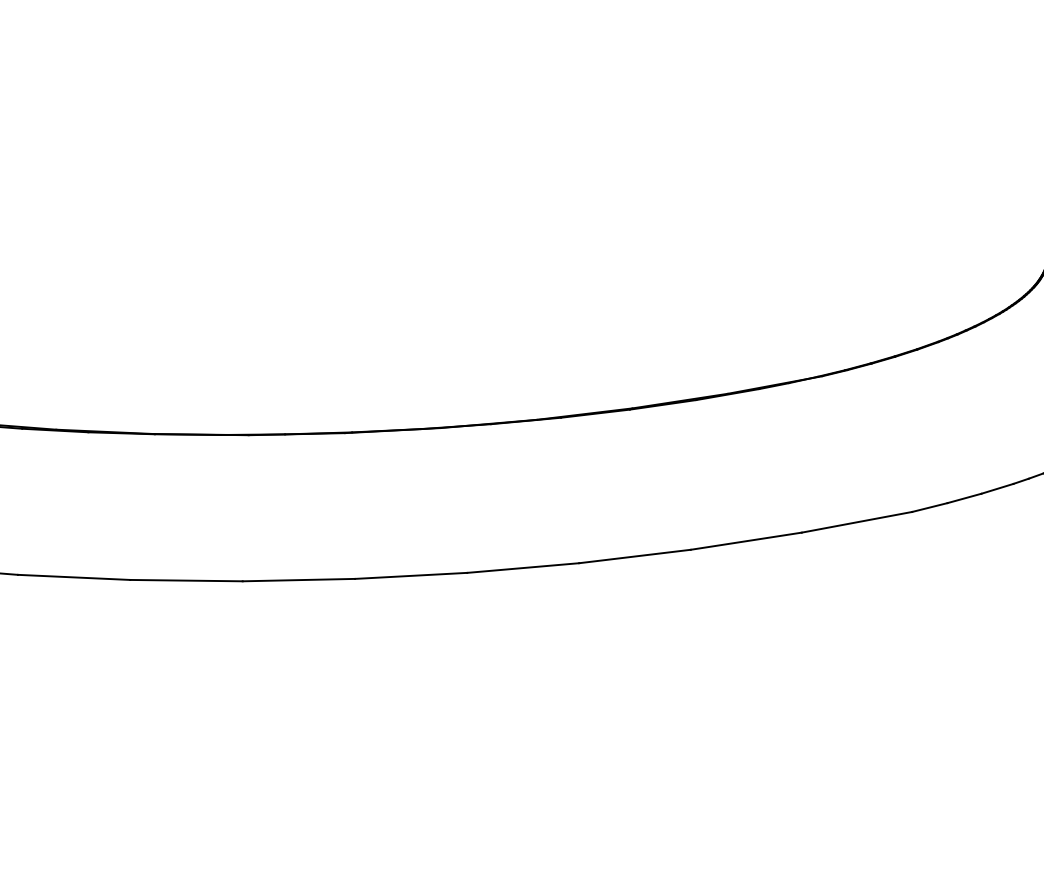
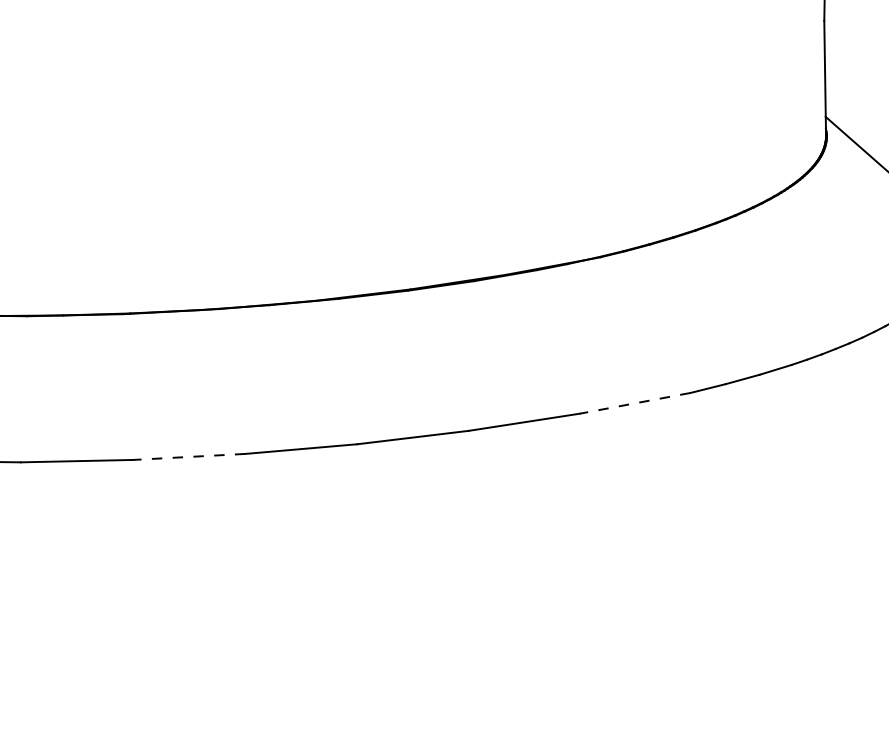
line: (856, 522) -> (634, 403), solid -> dashed
line: (410, 575) -> (188, 456), solid -> dashed

